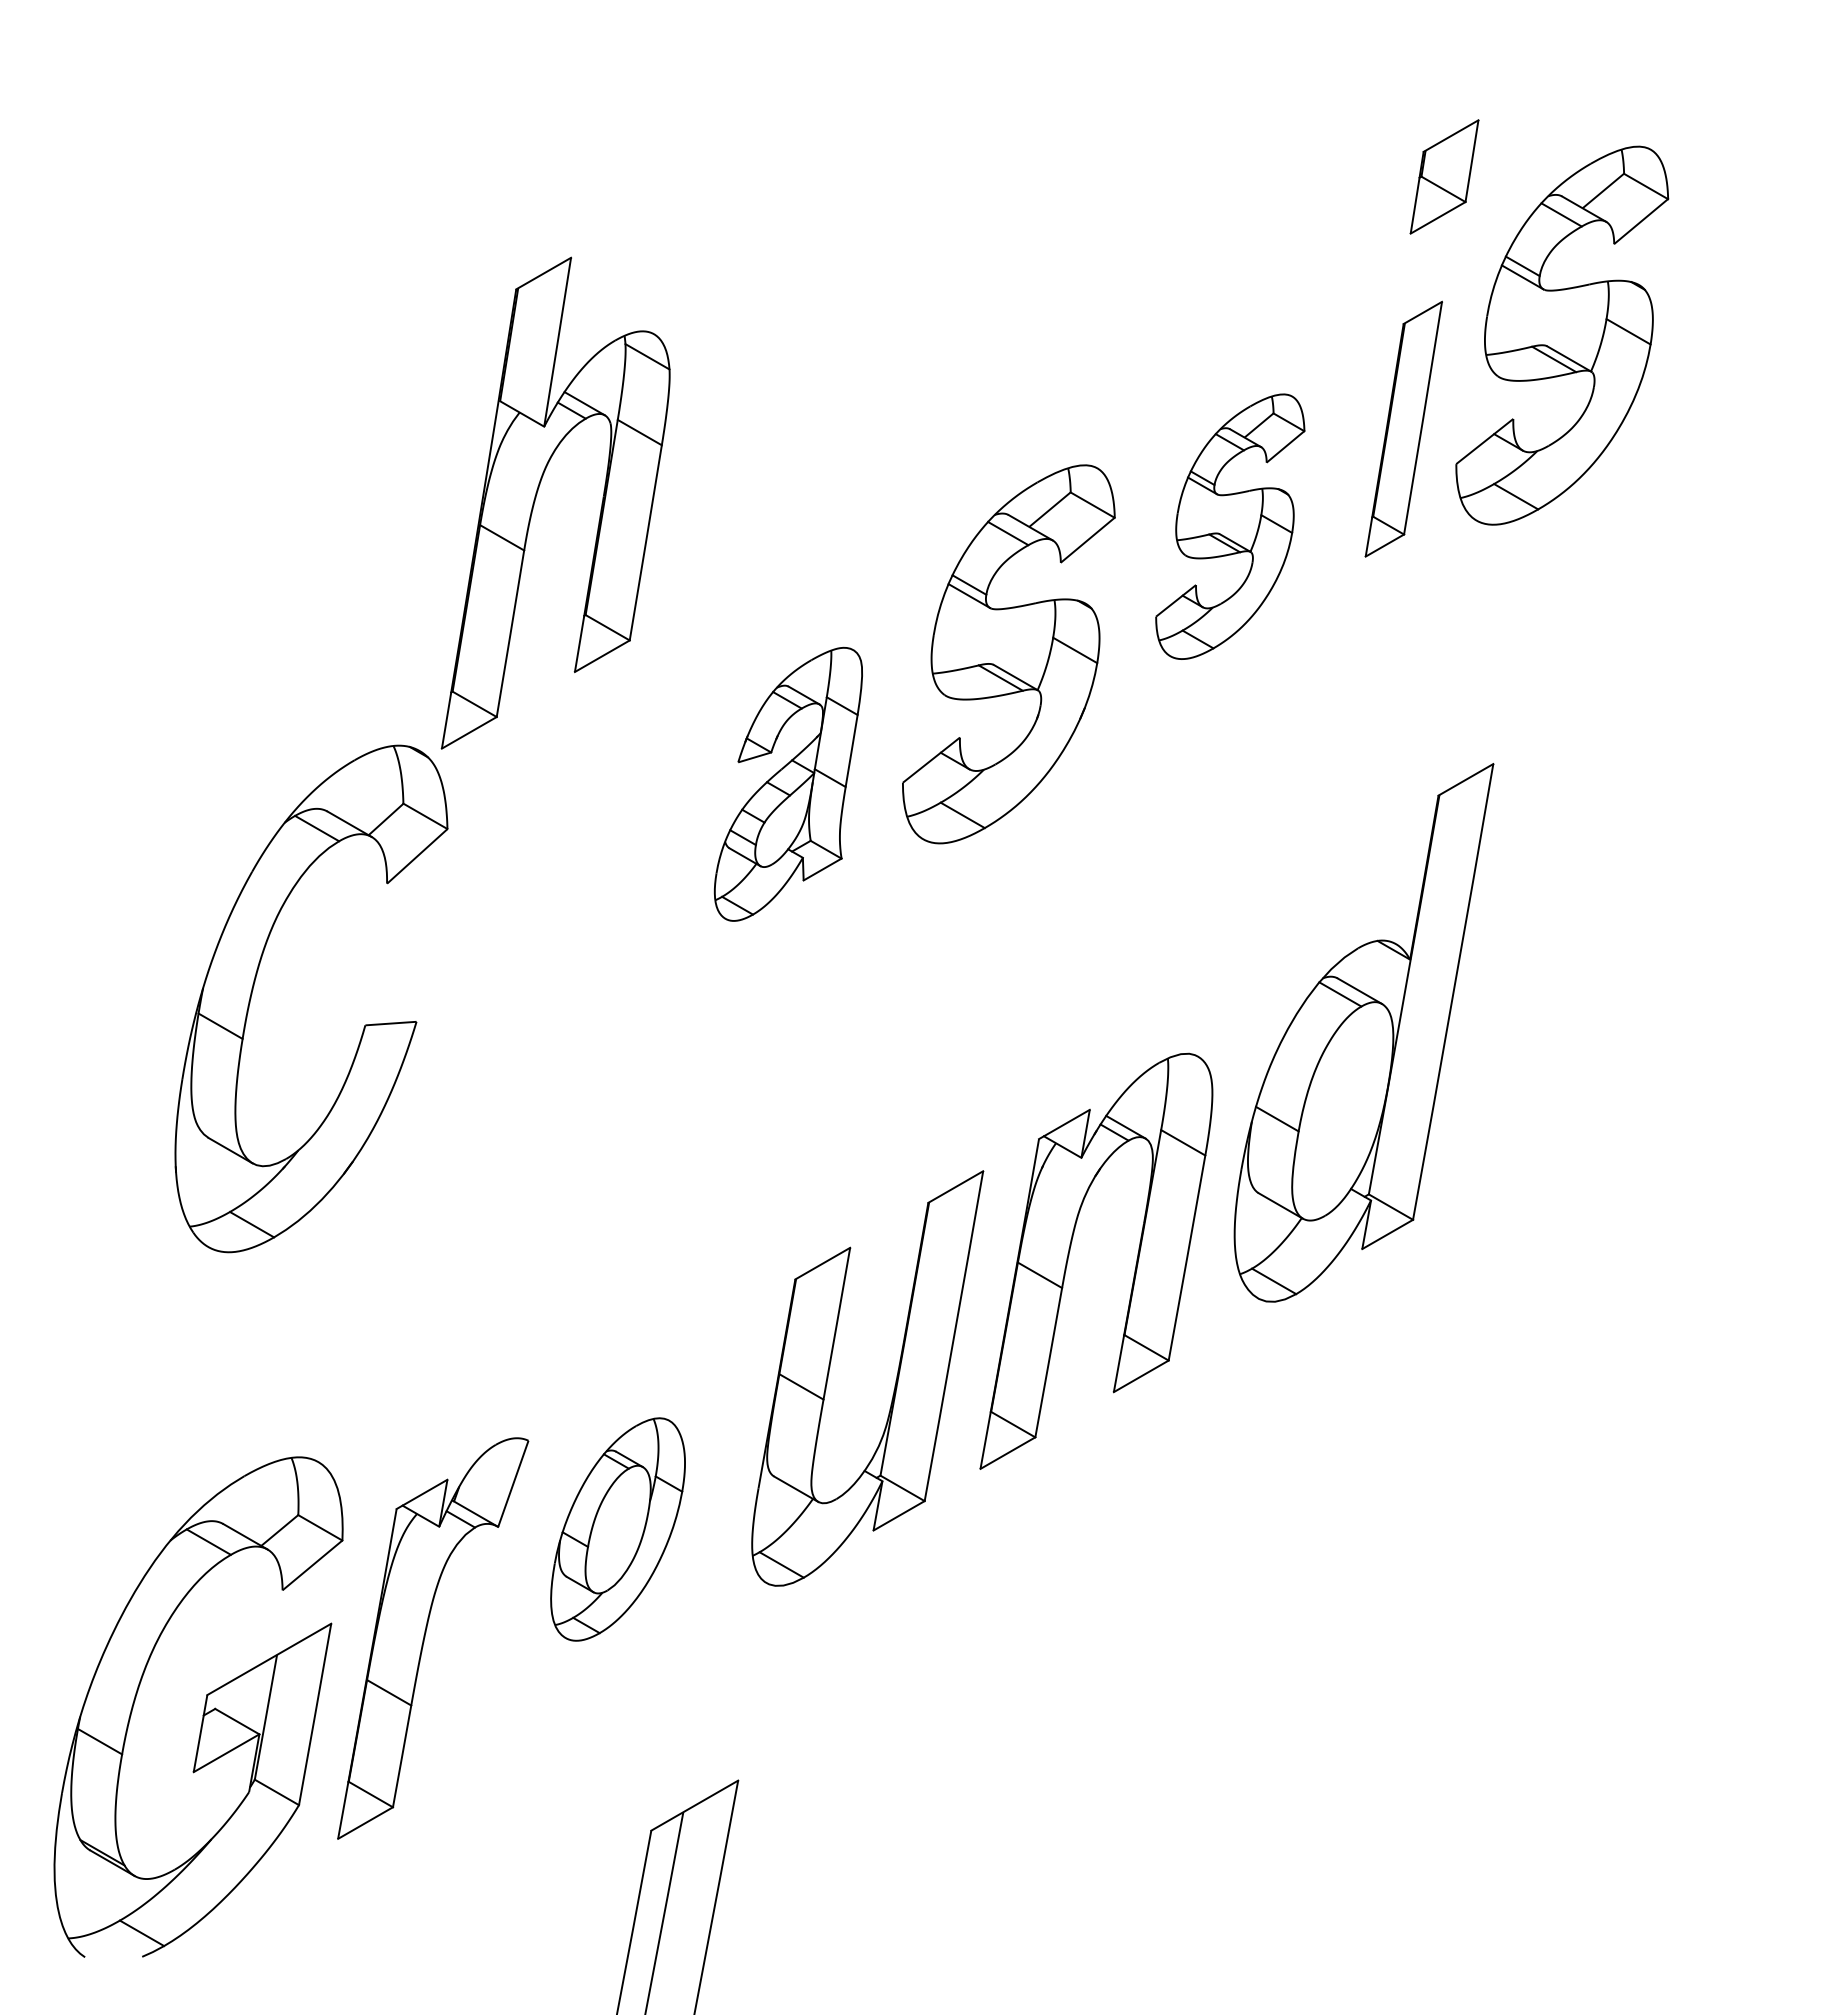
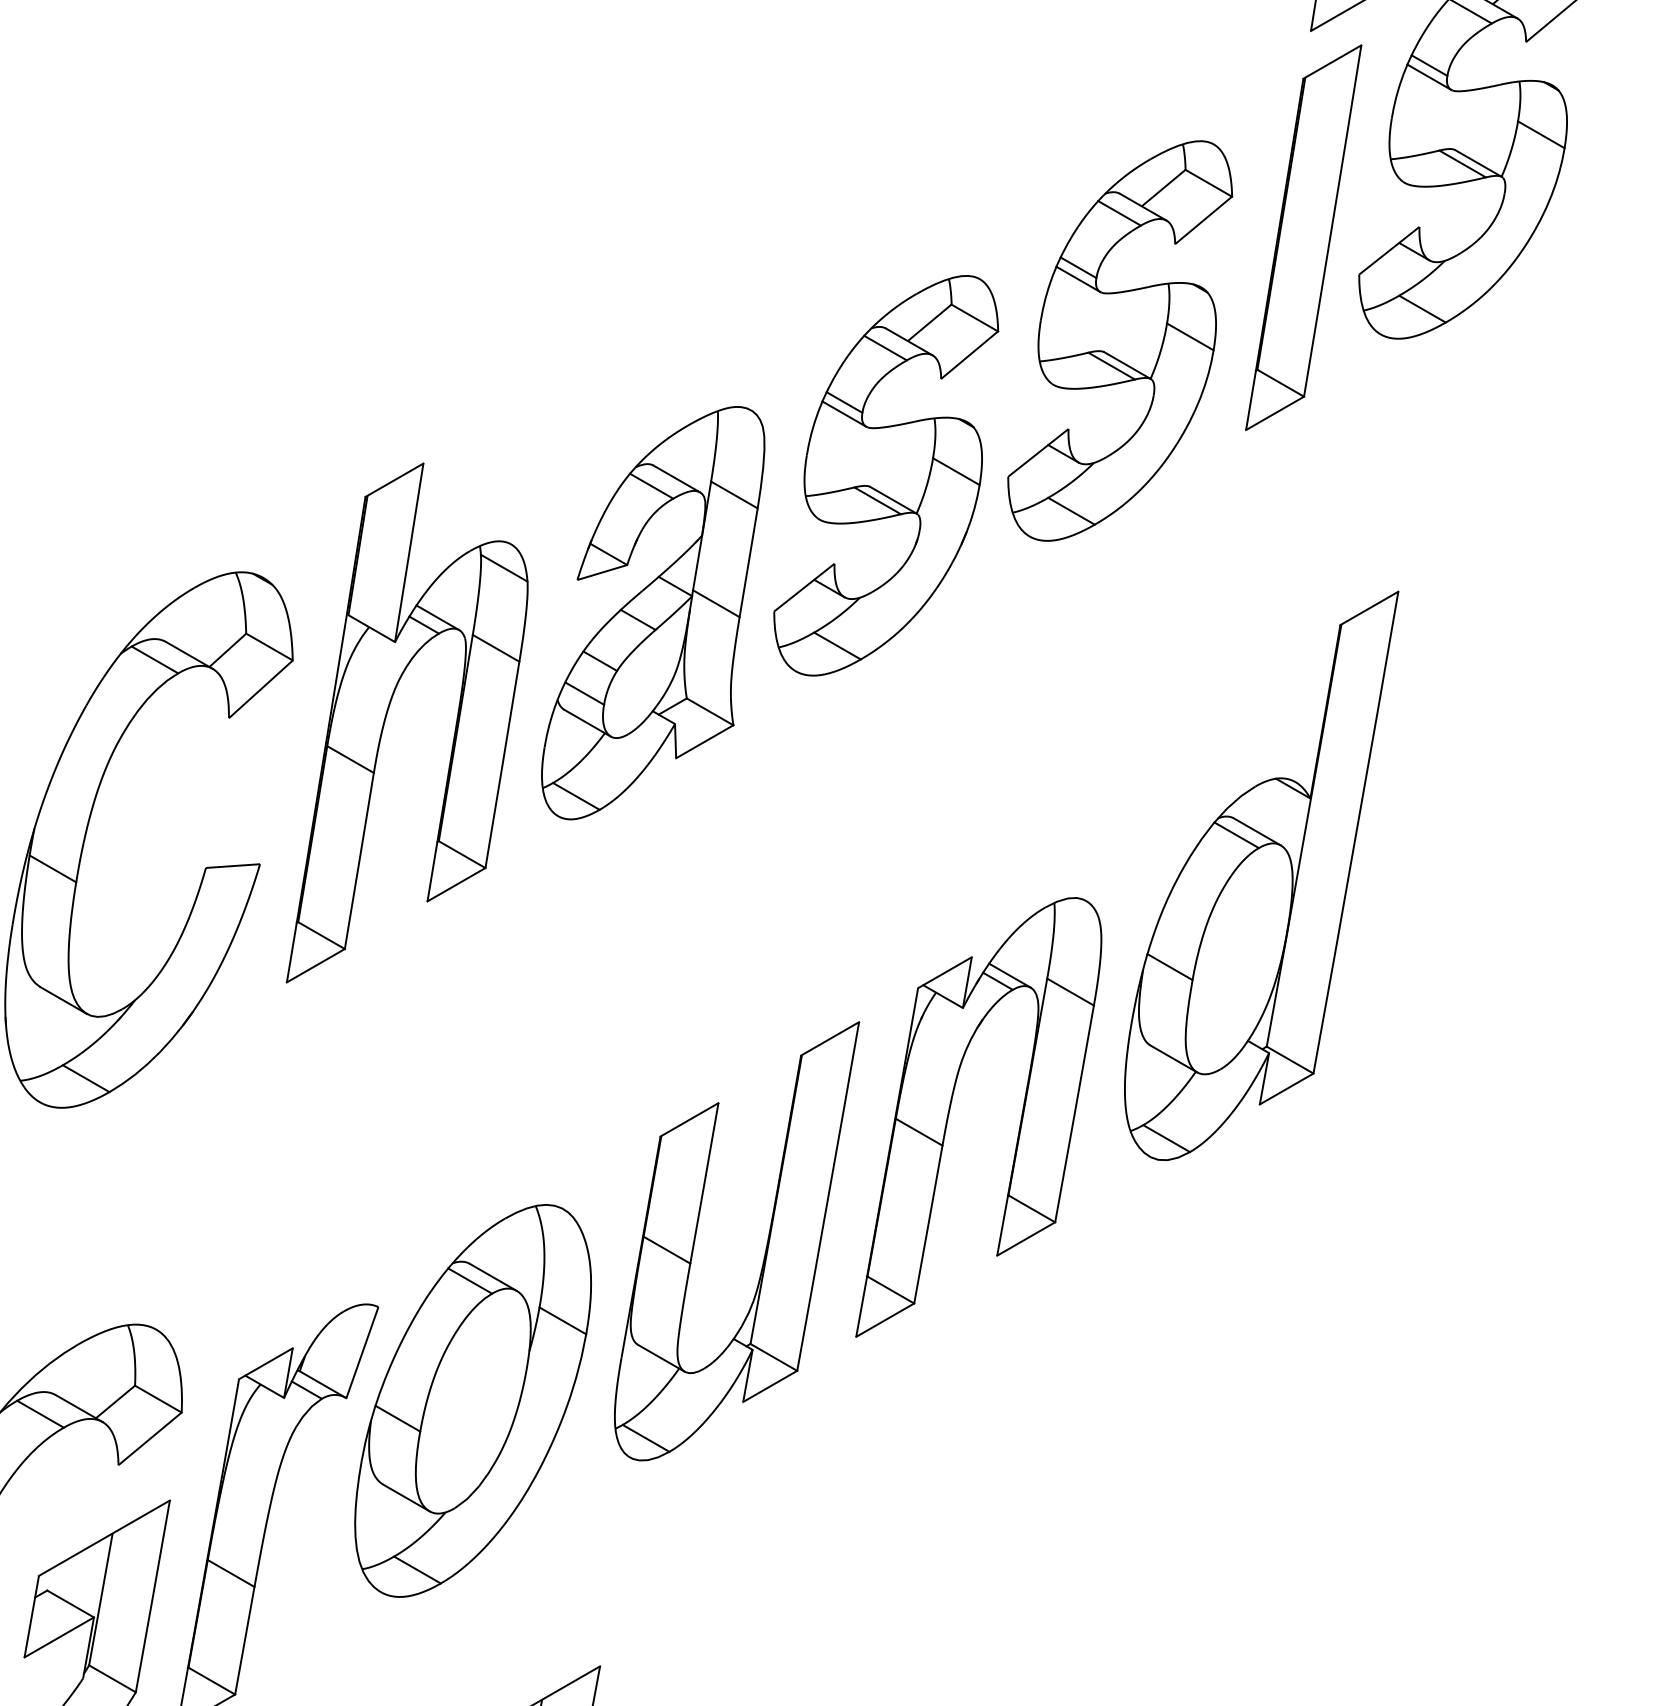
part: (1403, 429) -> (1303, 238), size x1.43
part: (536, 498) -> (386, 718), moved
part: (1230, 526) -> (1120, 340), size x1.43
part: (788, 784) -> (653, 613), size x1.43
part: (617, 1529) -> (472, 1400), size x1.67

